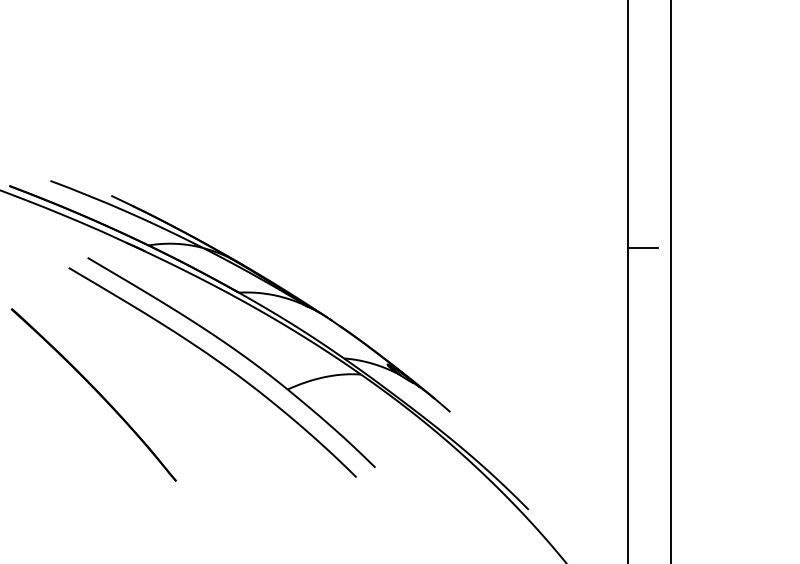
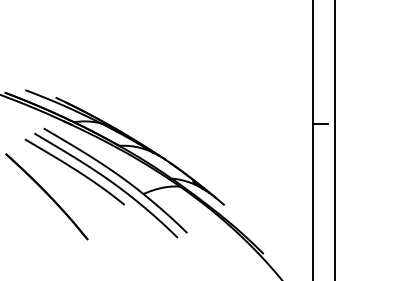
curve: (149, 342) -> (74, 170), added

